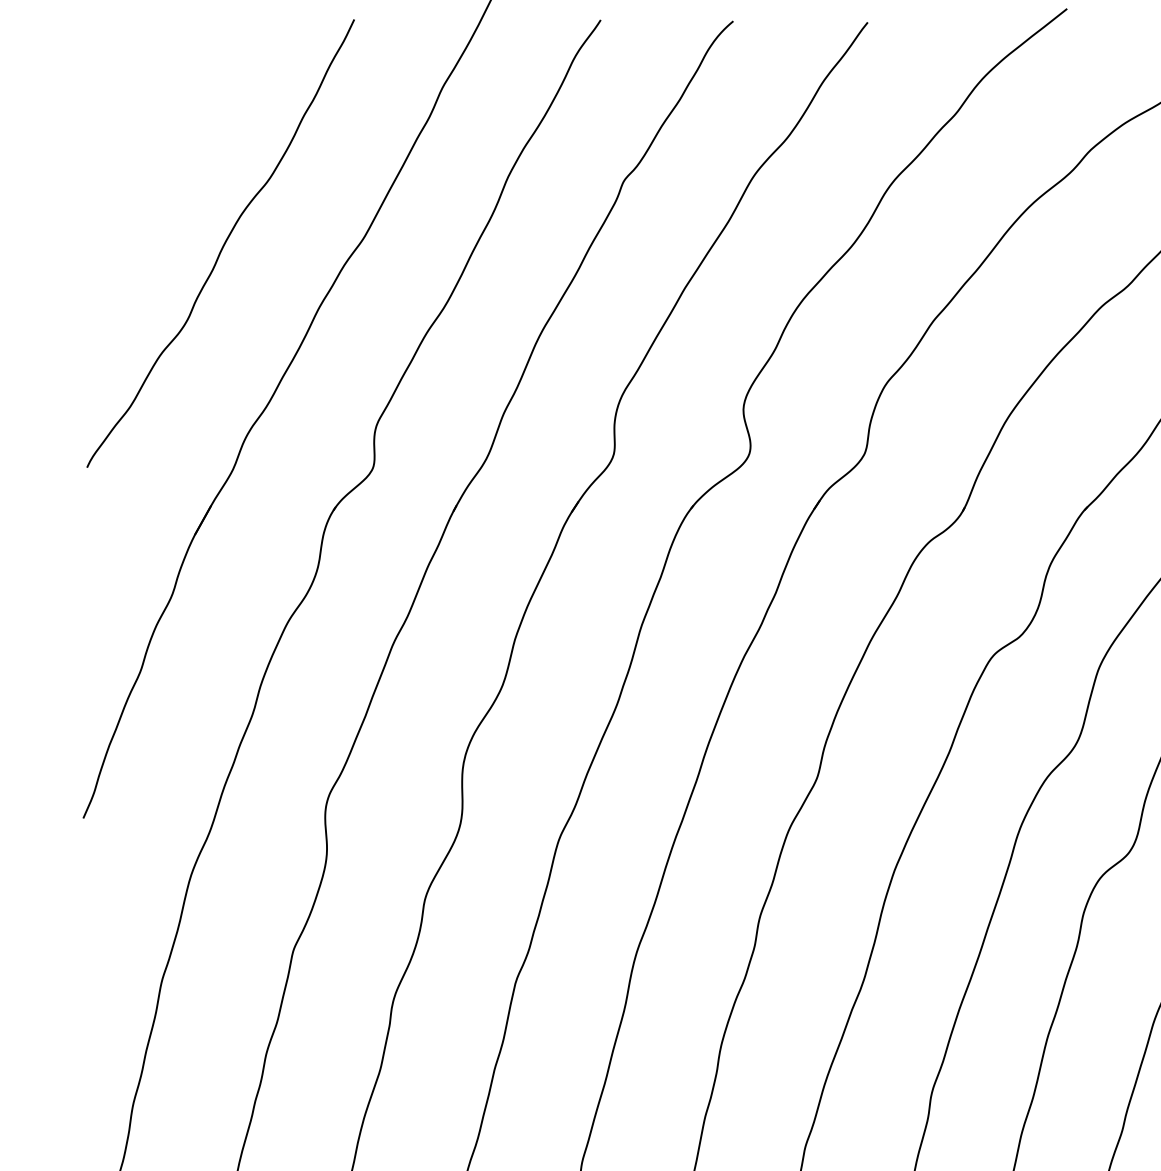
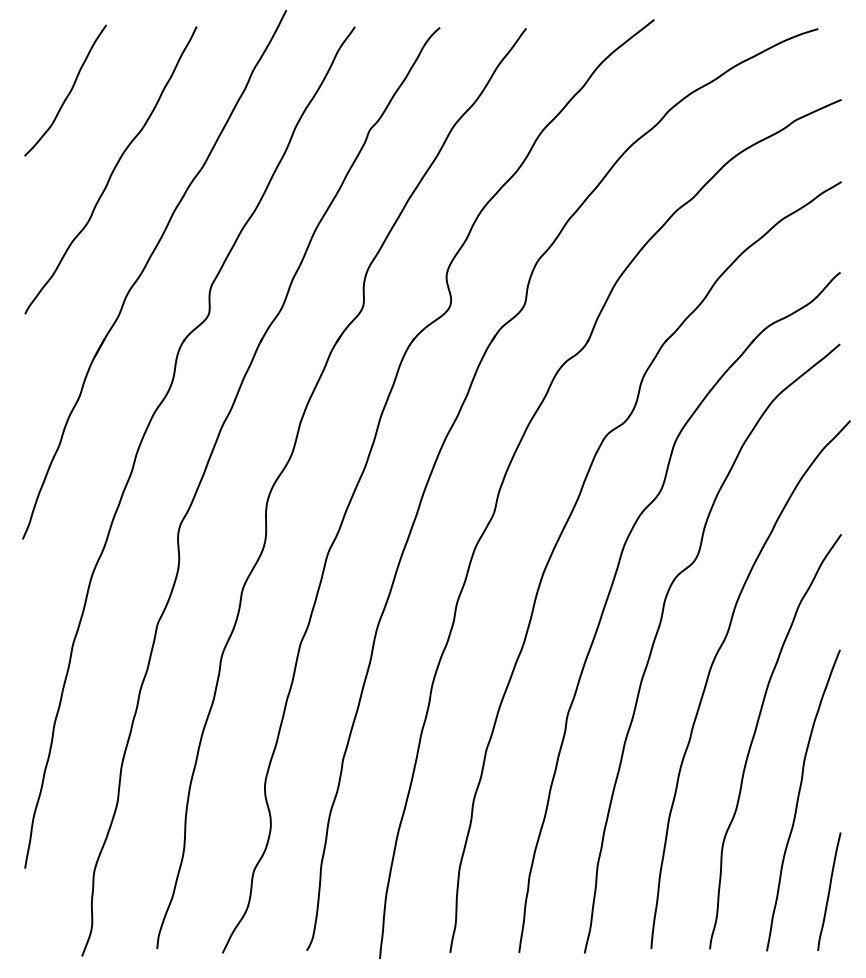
curve: (156, 120) -> (69, 91), added

